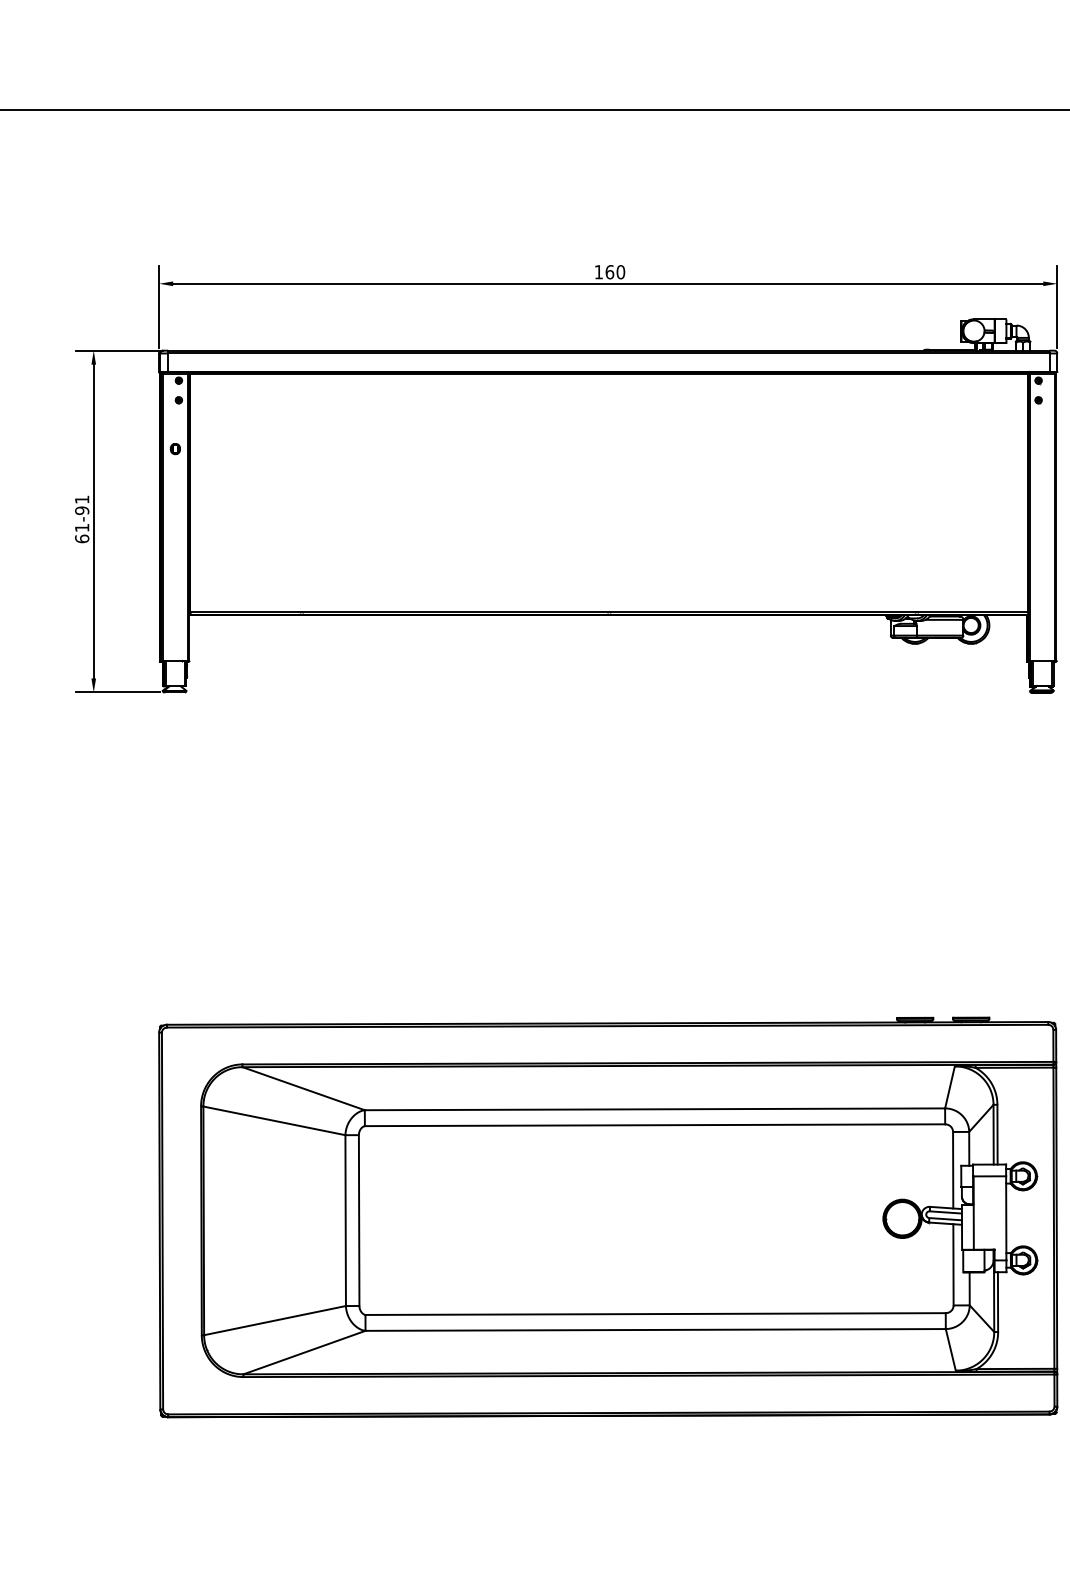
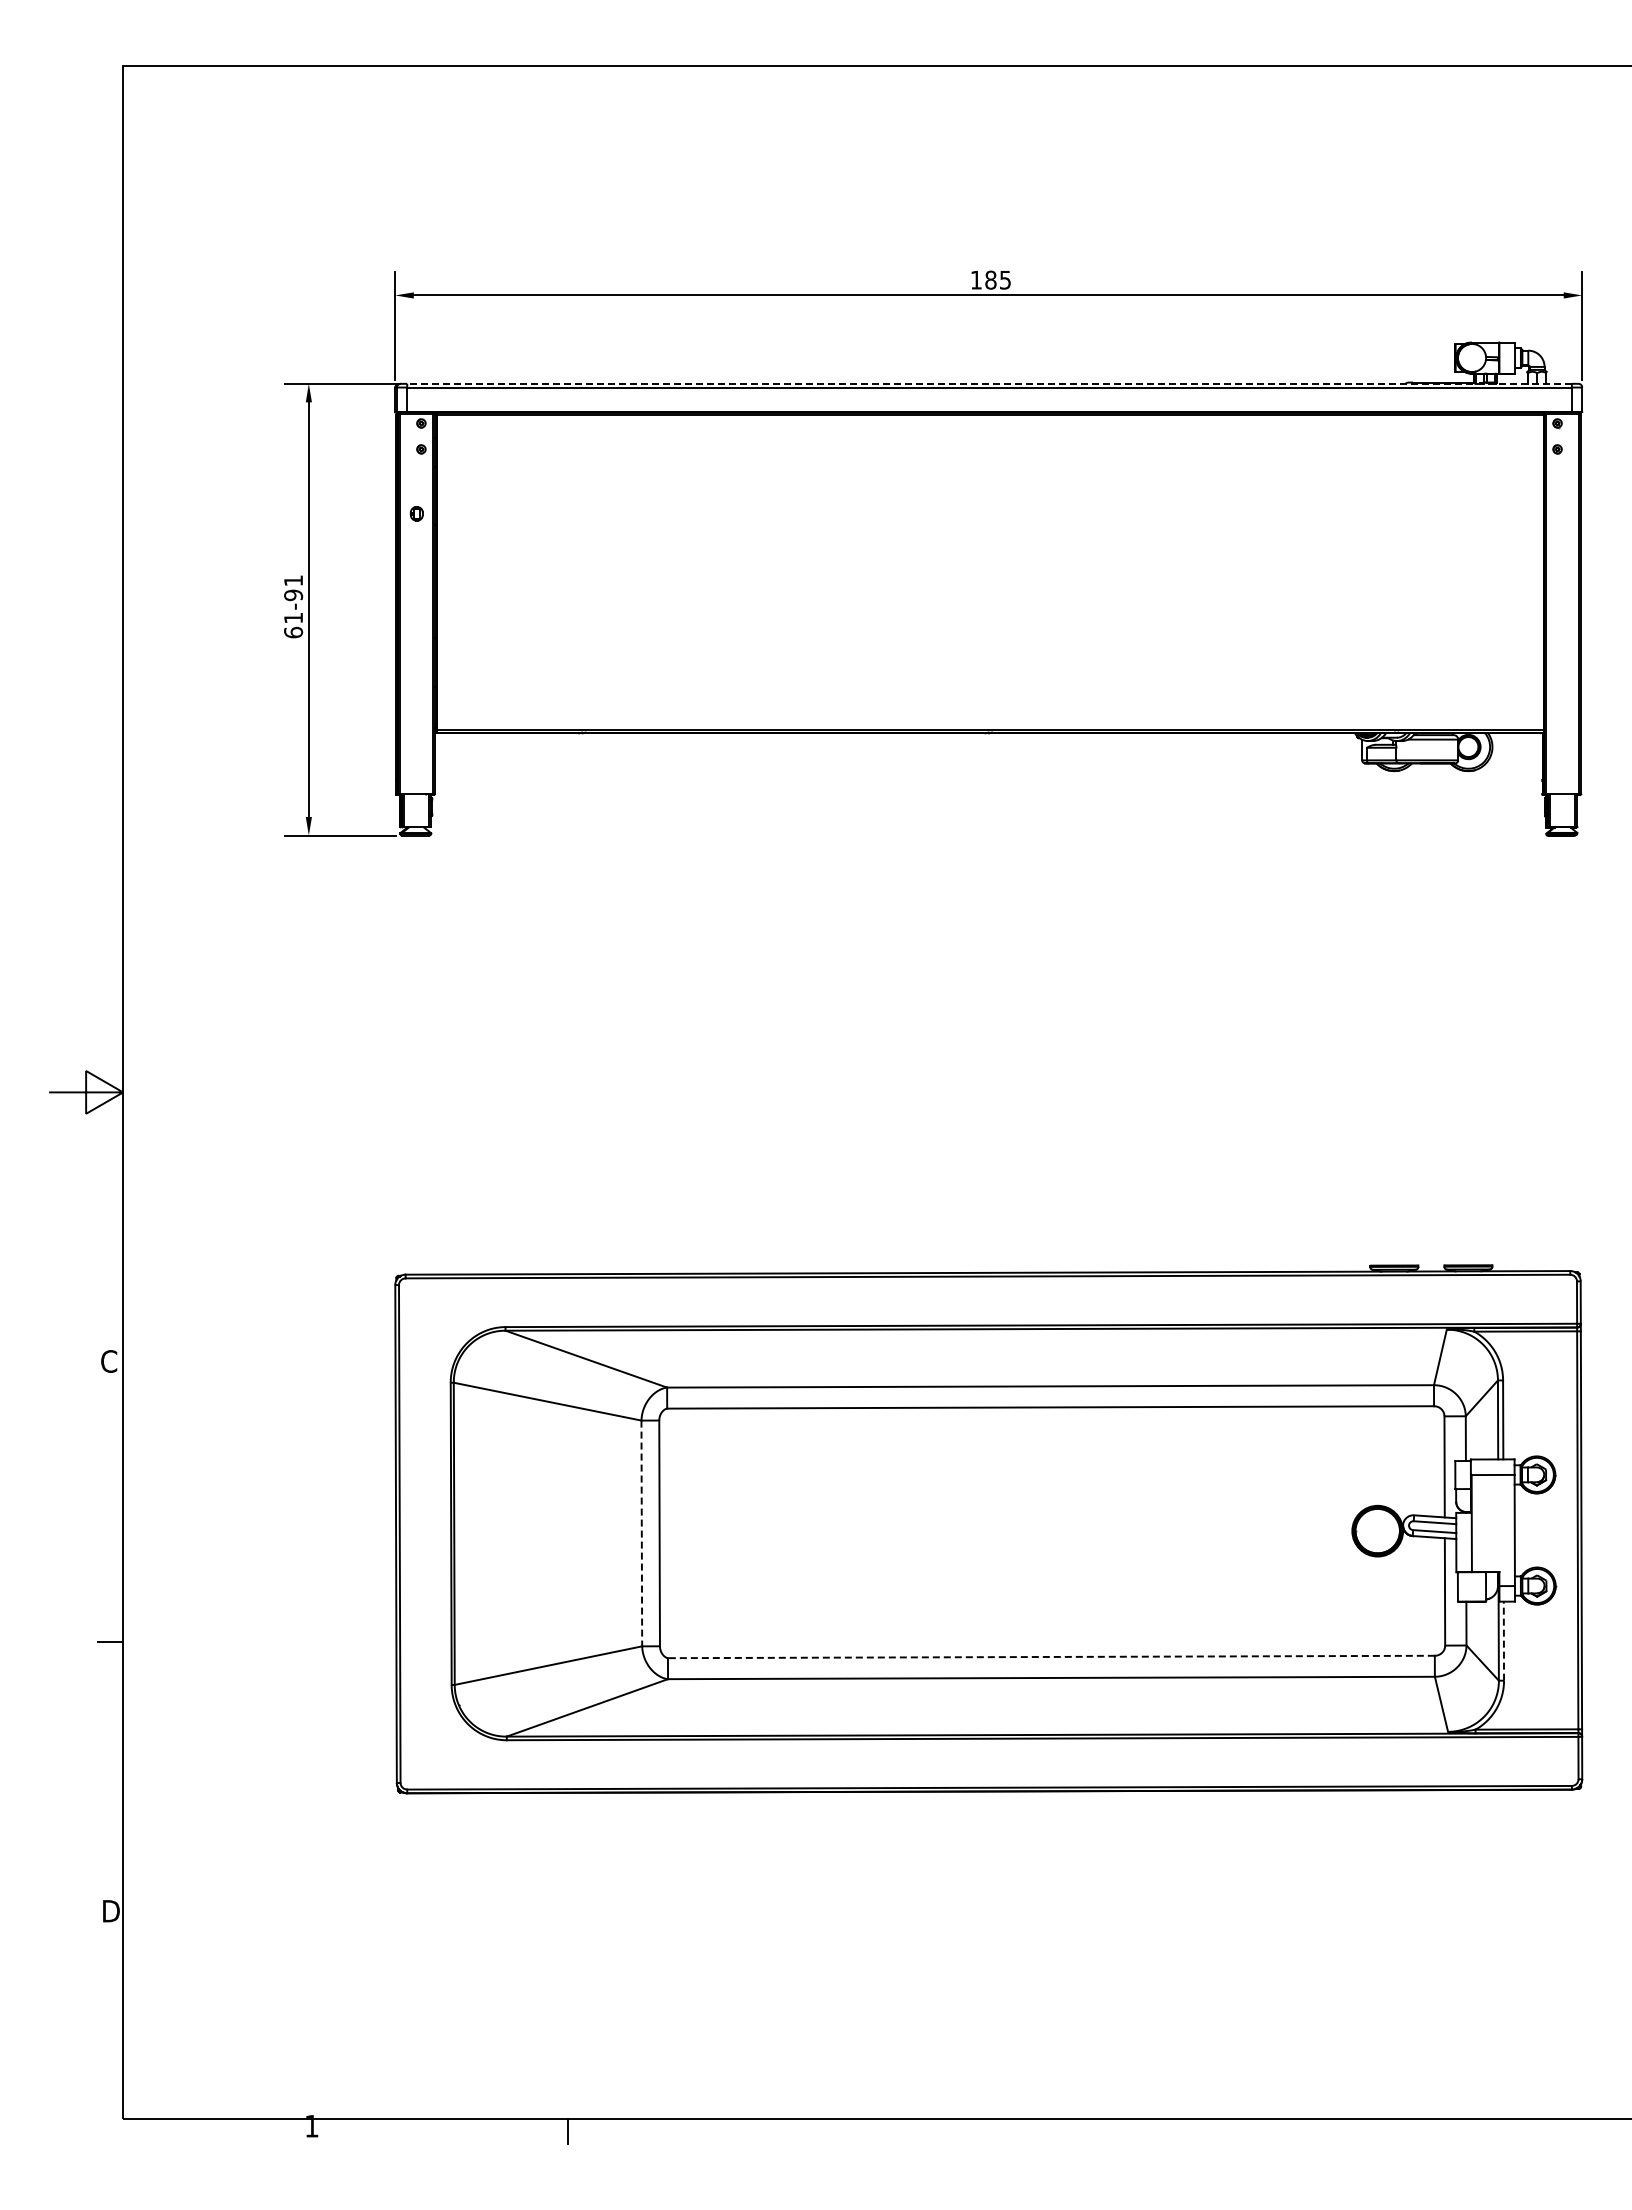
text: (615, 271) -> (998, 279), 160 -> 185
line: (608, 350) -> (989, 383), solid -> dashed
line: (345, 1220) -> (641, 1533), solid -> dashed
line: (997, 1302) -> (1503, 1641), solid -> dashed
line: (654, 1313) -> (1050, 1656), solid -> dashed

